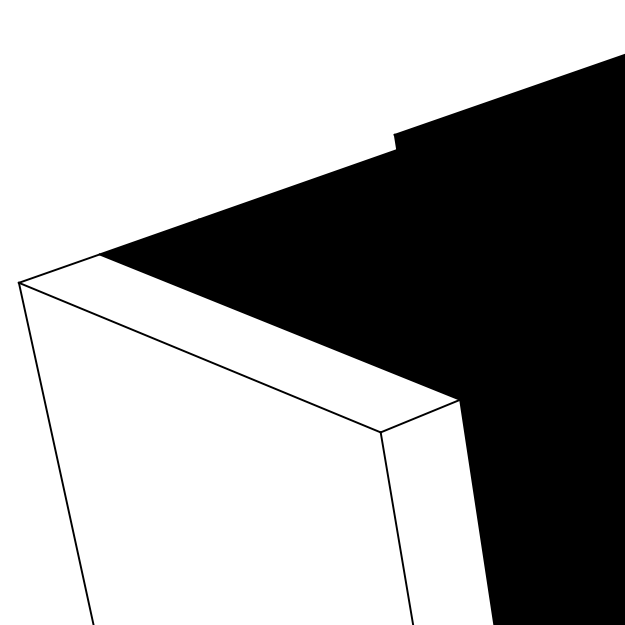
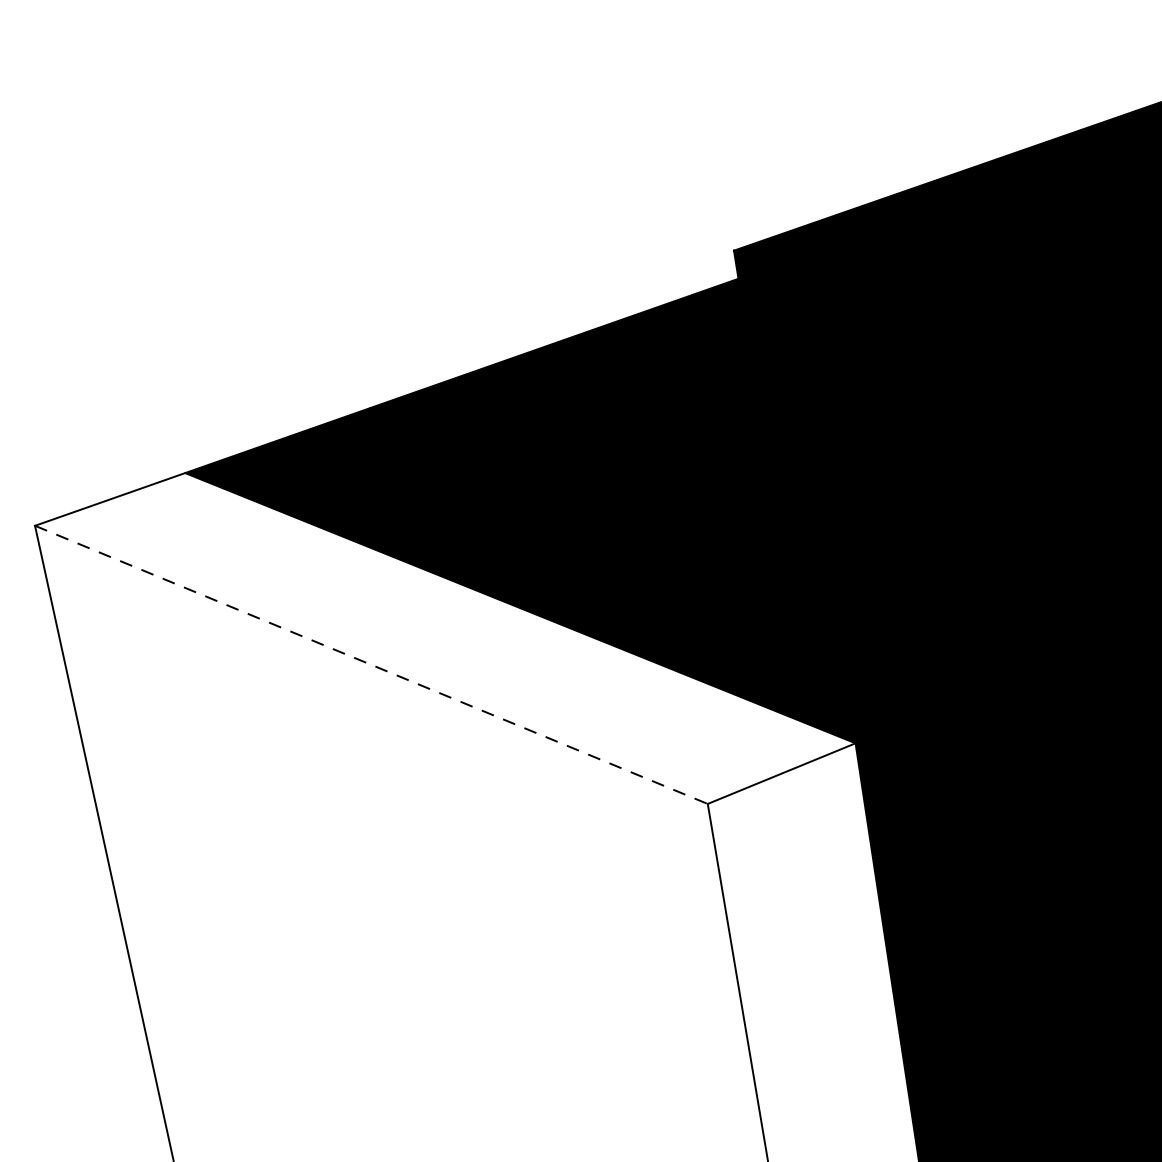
line: (199, 357) -> (370, 664), solid -> dashed

